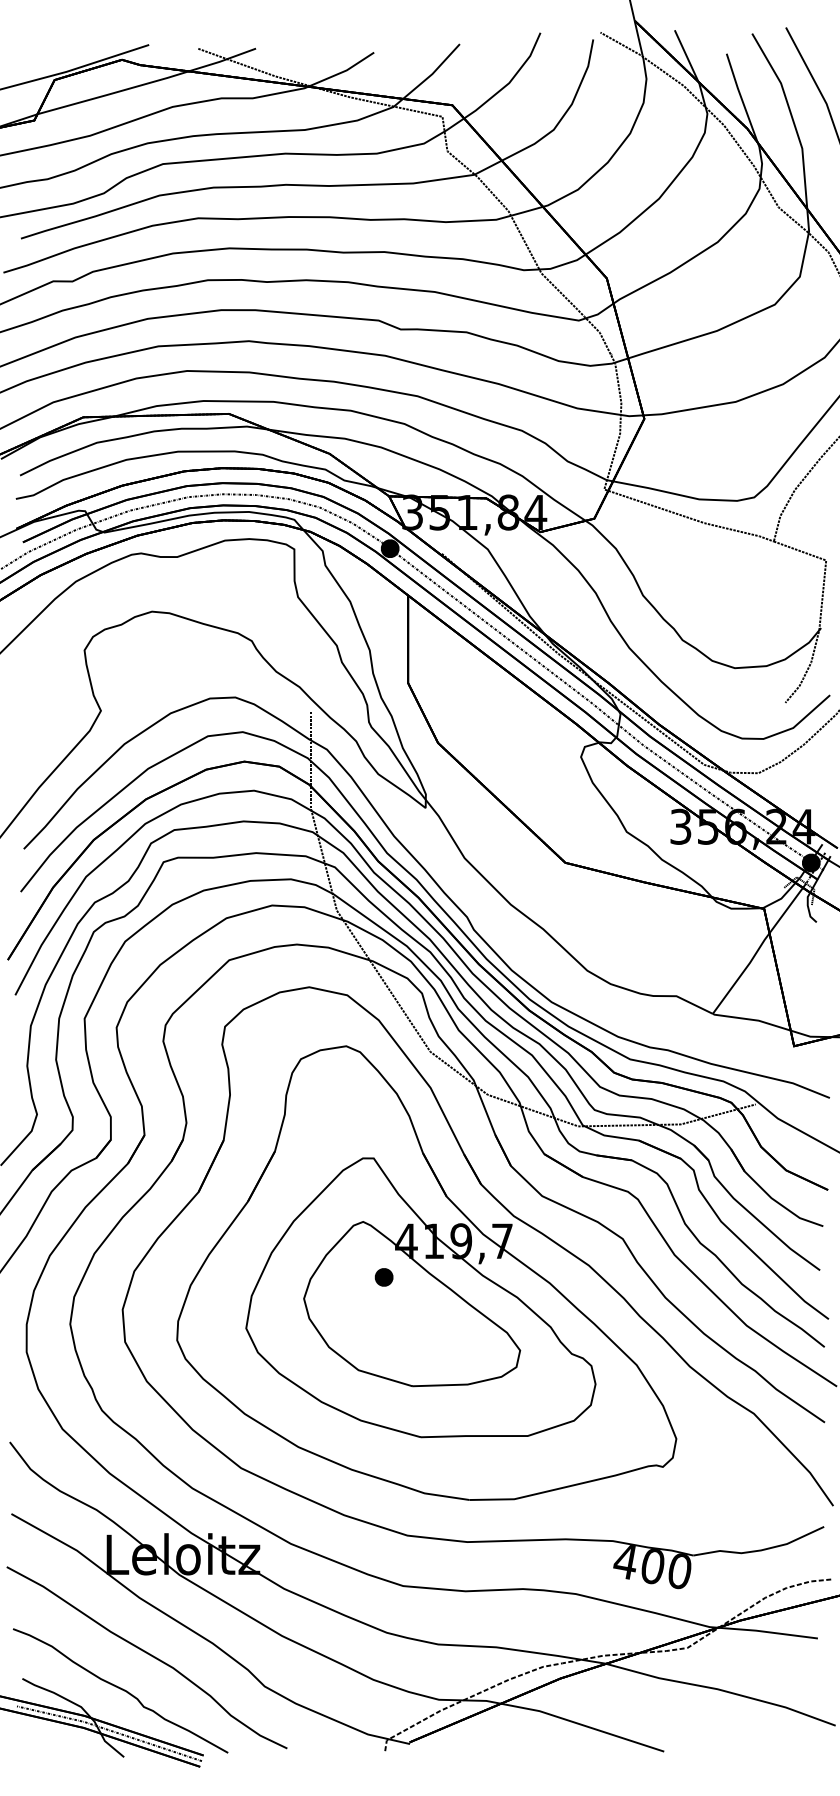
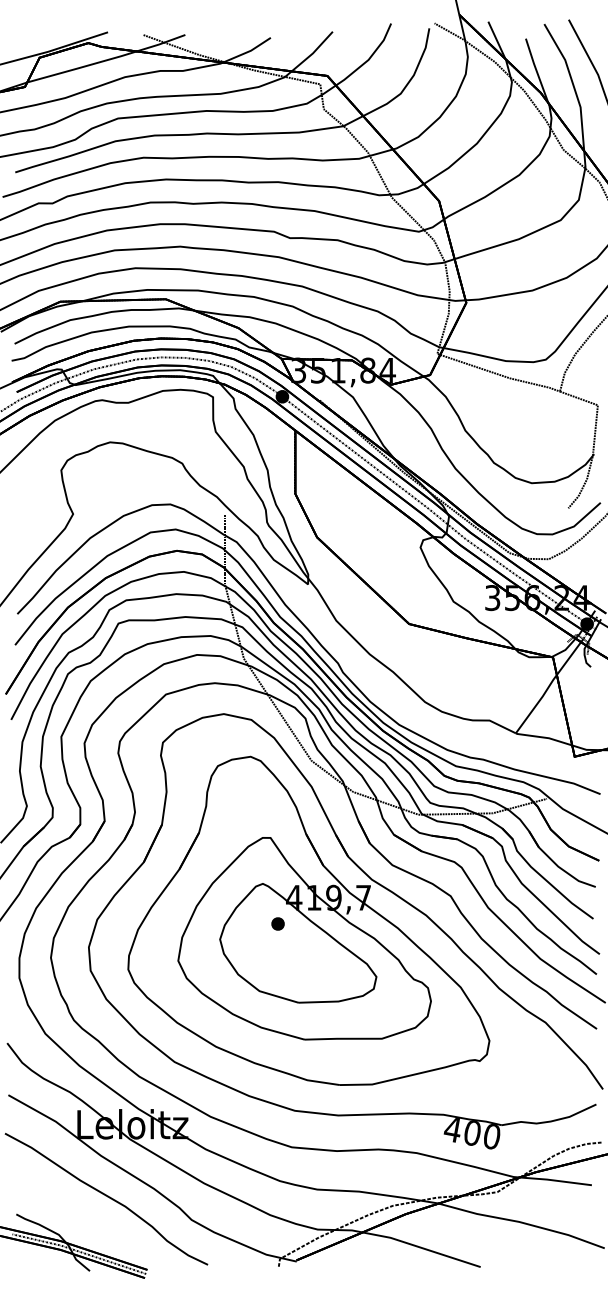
curve: (120, 1689) -> (87, 1222), removed

